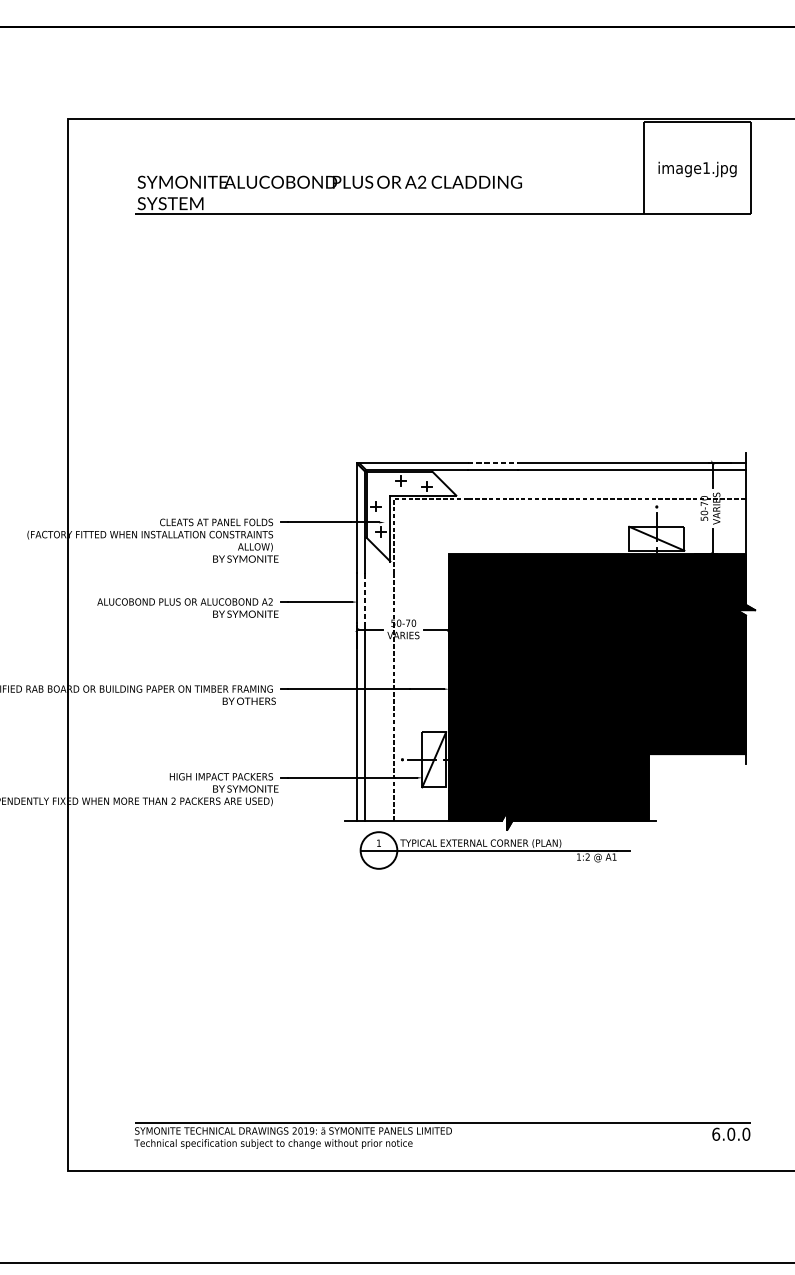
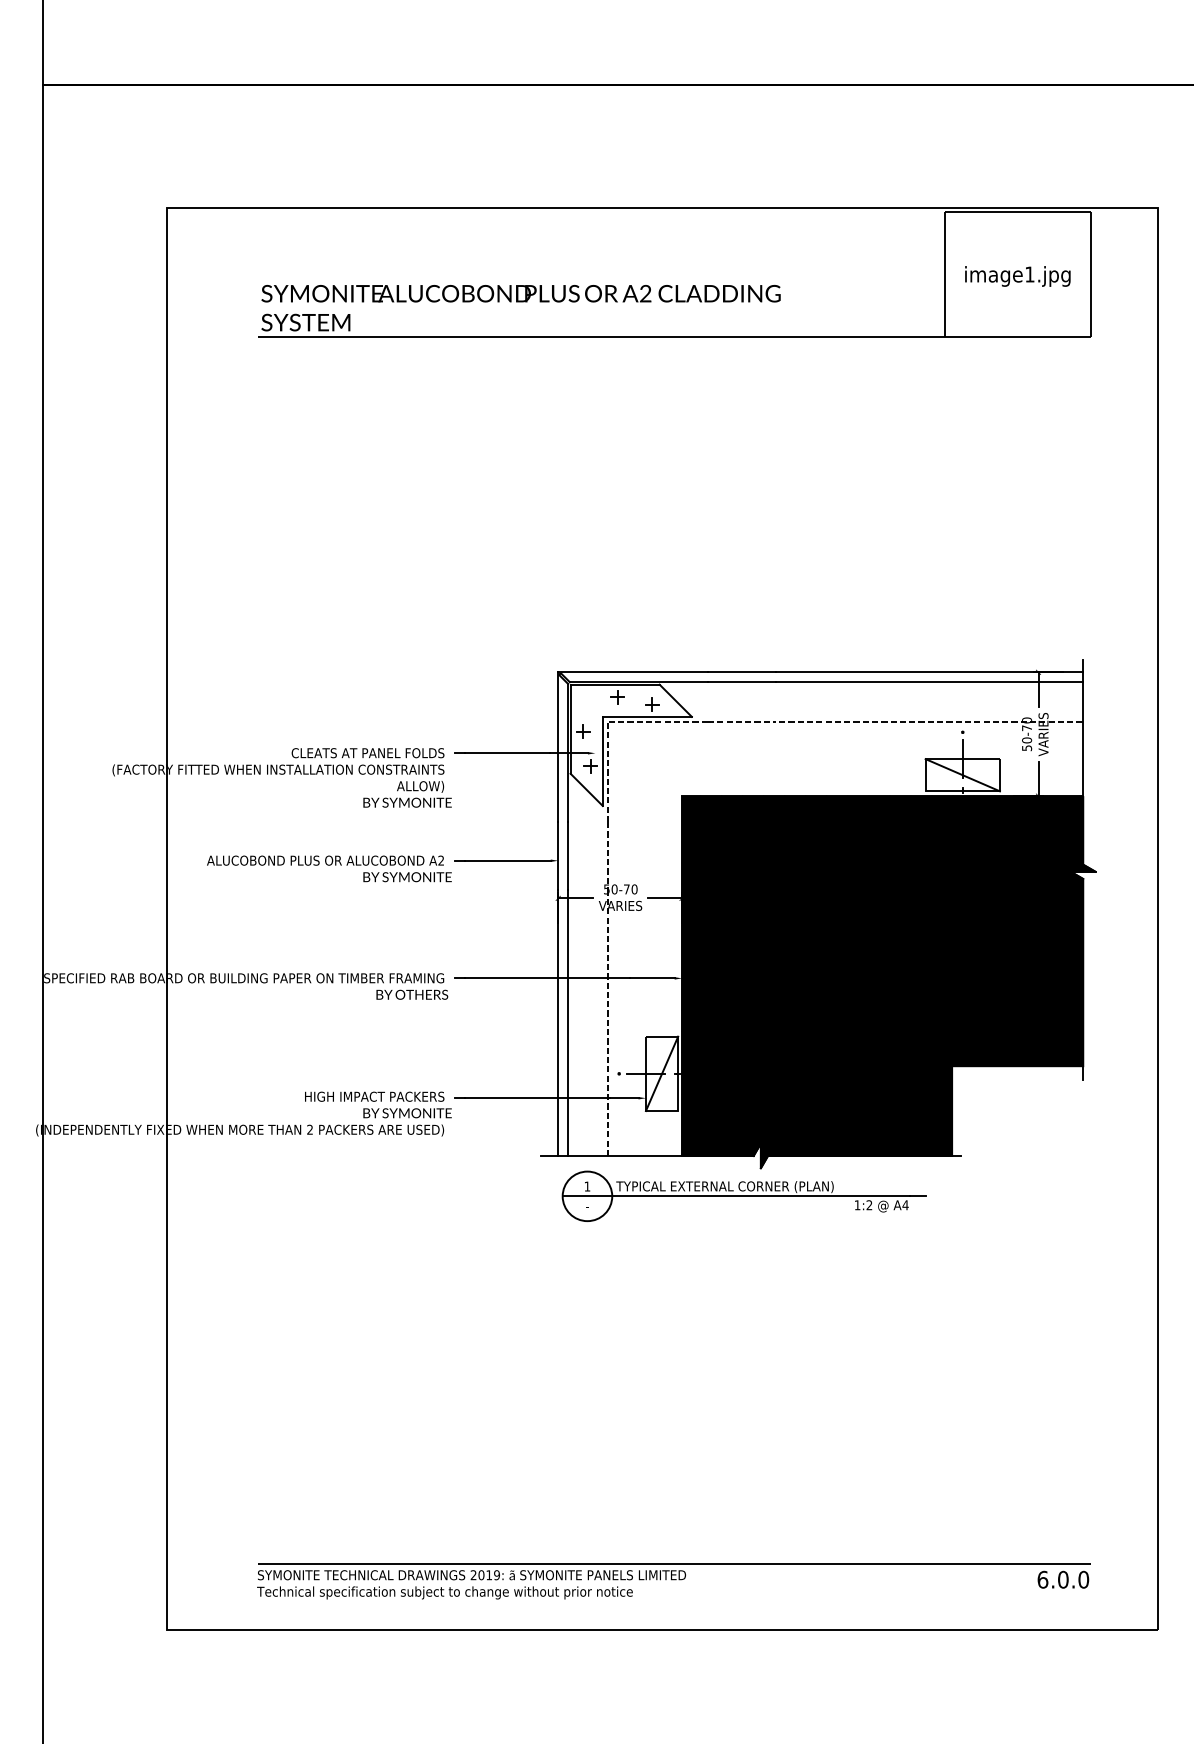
line: (493, 462) -> (741, 672), dashed -> solid
line: (364, 598) -> (568, 855), dashed -> solid
text: (614, 857) -> (905, 1205), A1 -> A4

